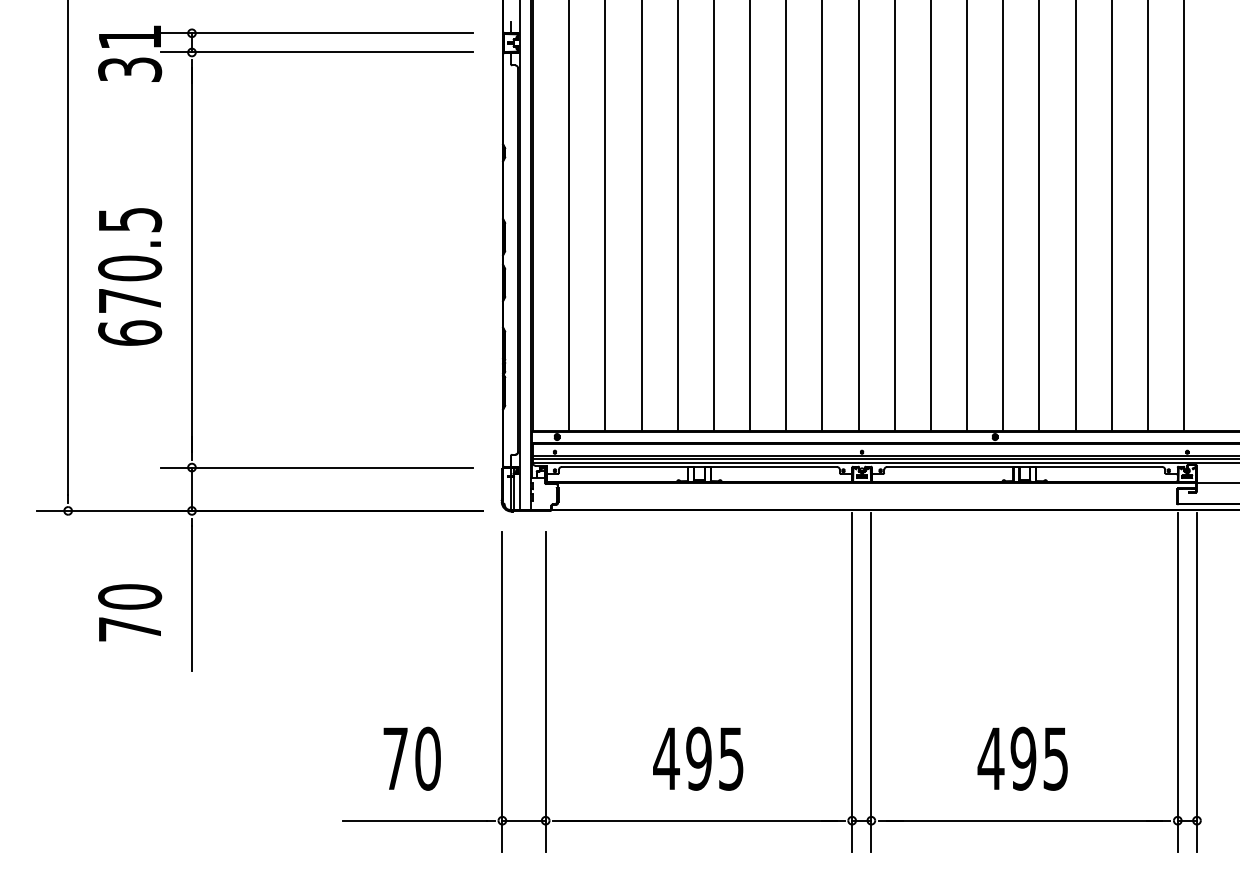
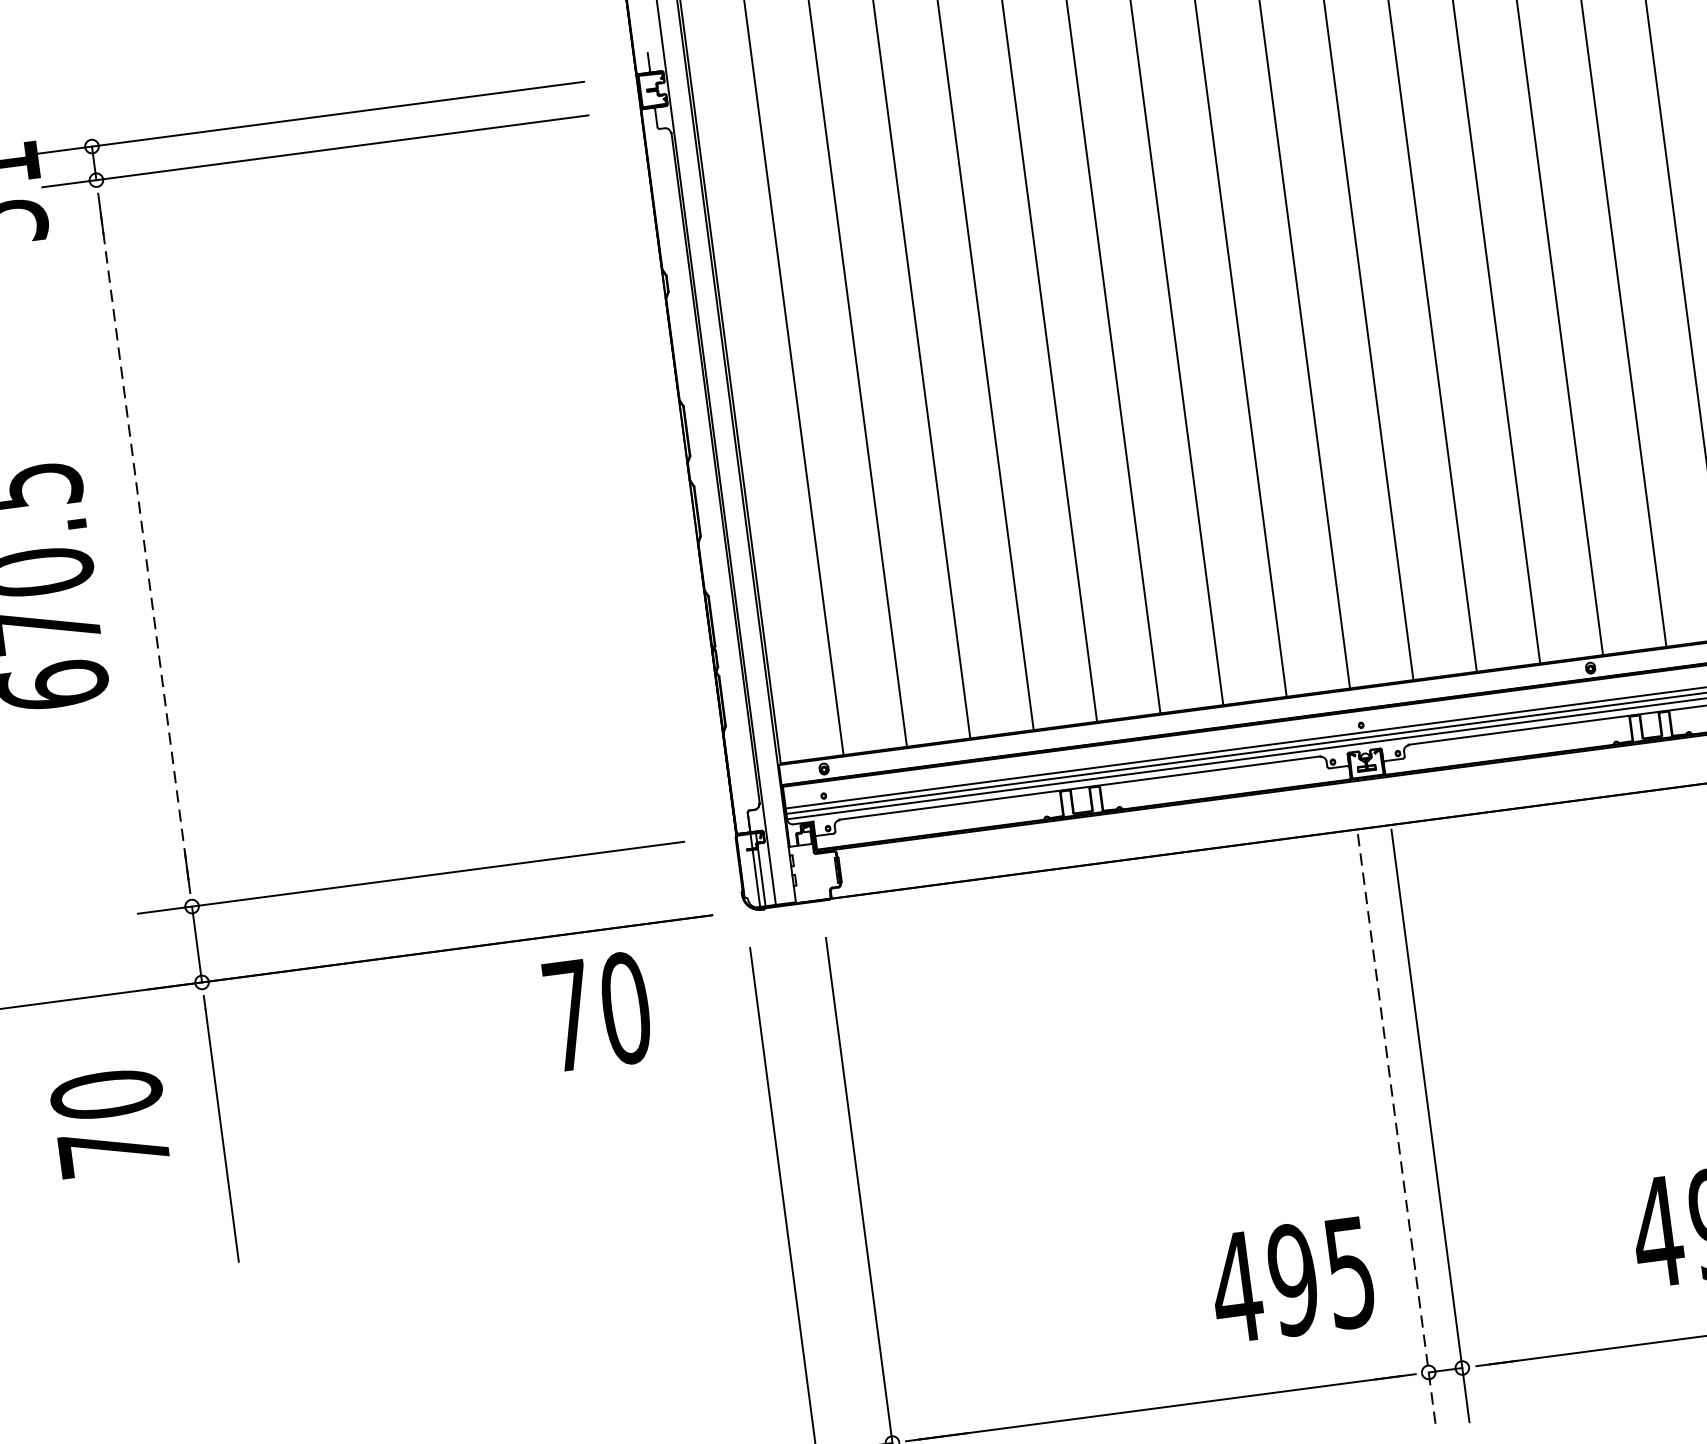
line: (191, 259) -> (143, 542), solid -> dashed
text: (130, 612) -> (110, 1121), moved
line: (852, 682) -> (1397, 1130), solid -> dashed
text: (411, 758) -> (596, 1011), moved
text: (698, 758) -> (1292, 1279), moved

